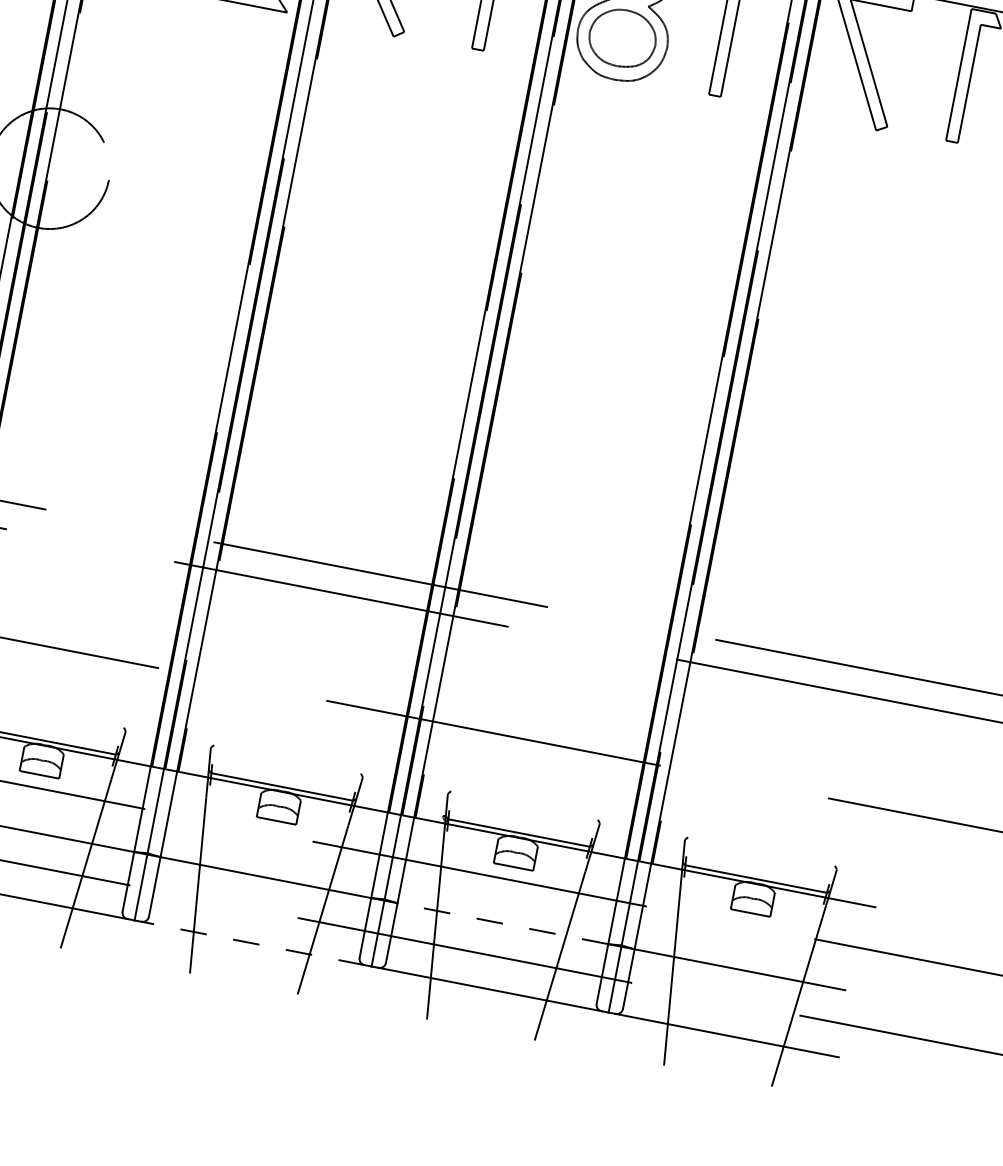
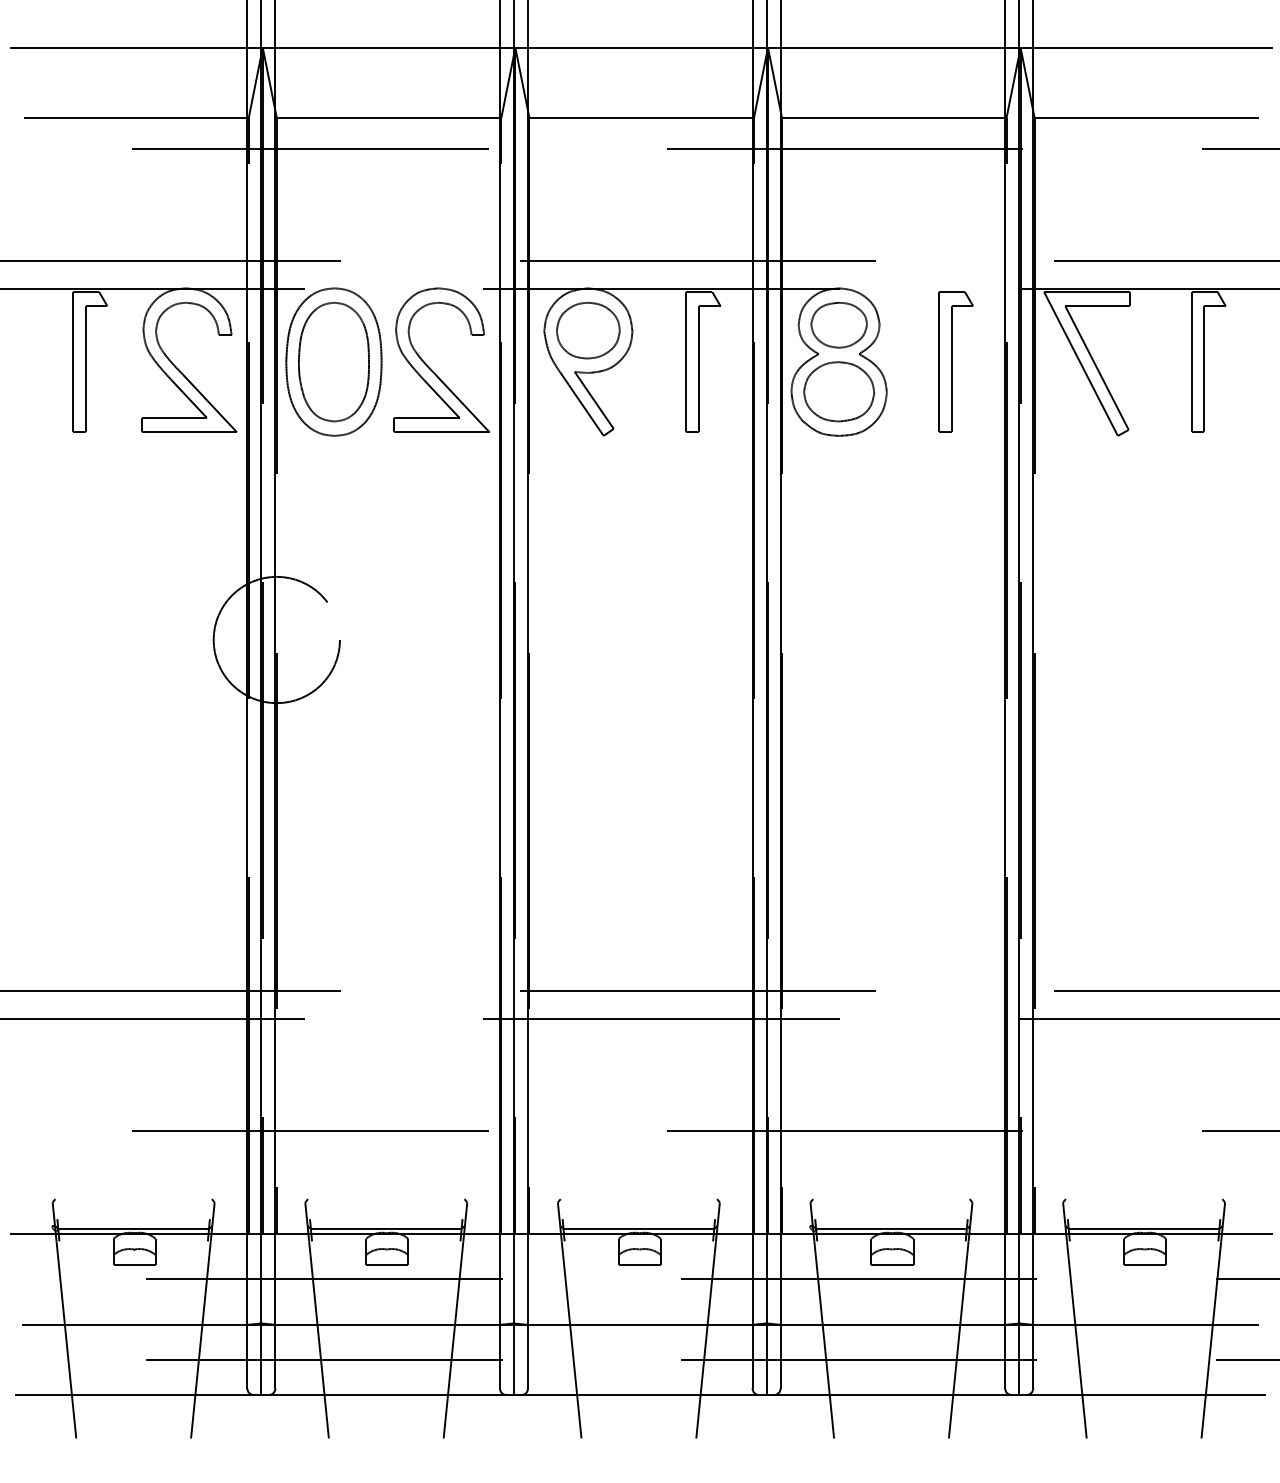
line: (502, 923) -> (892, 1324), dashed -> solid
line: (252, 943) -> (639, 1395), dashed -> solid

